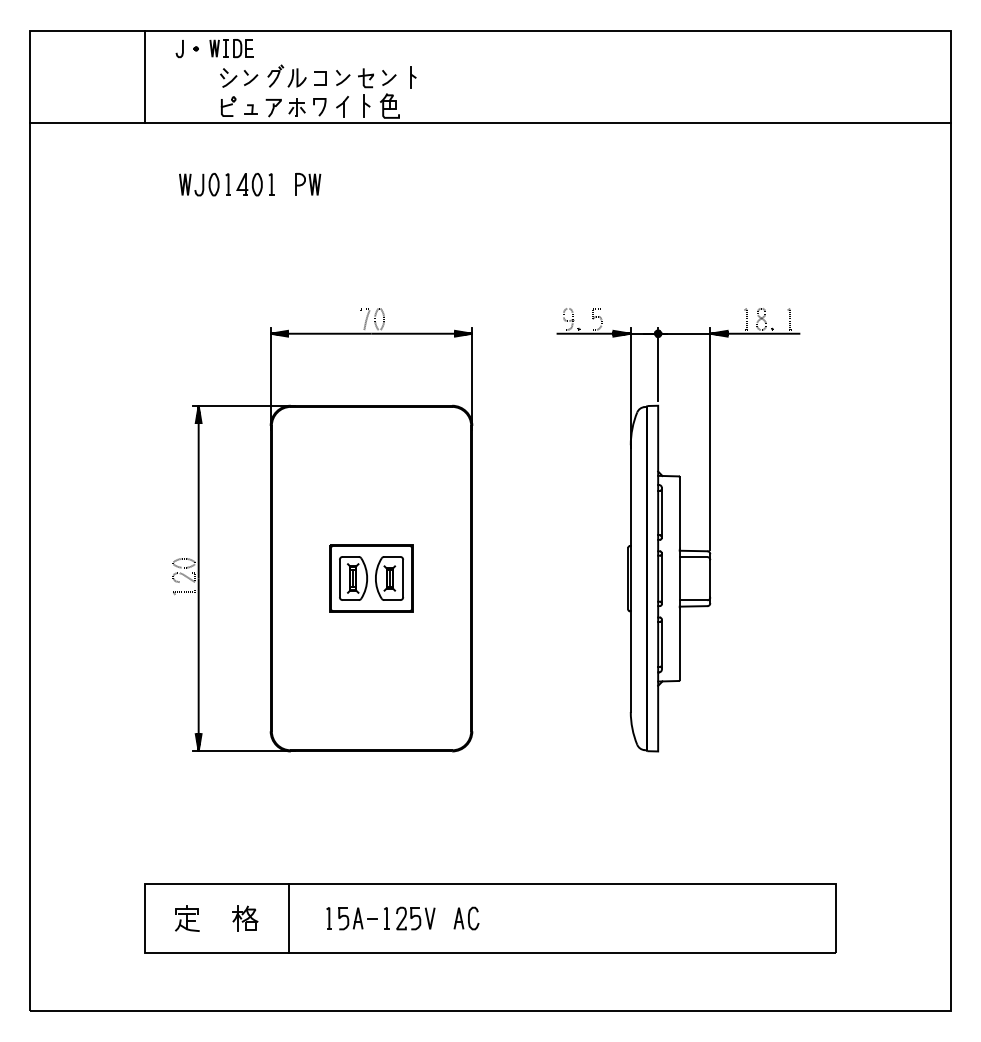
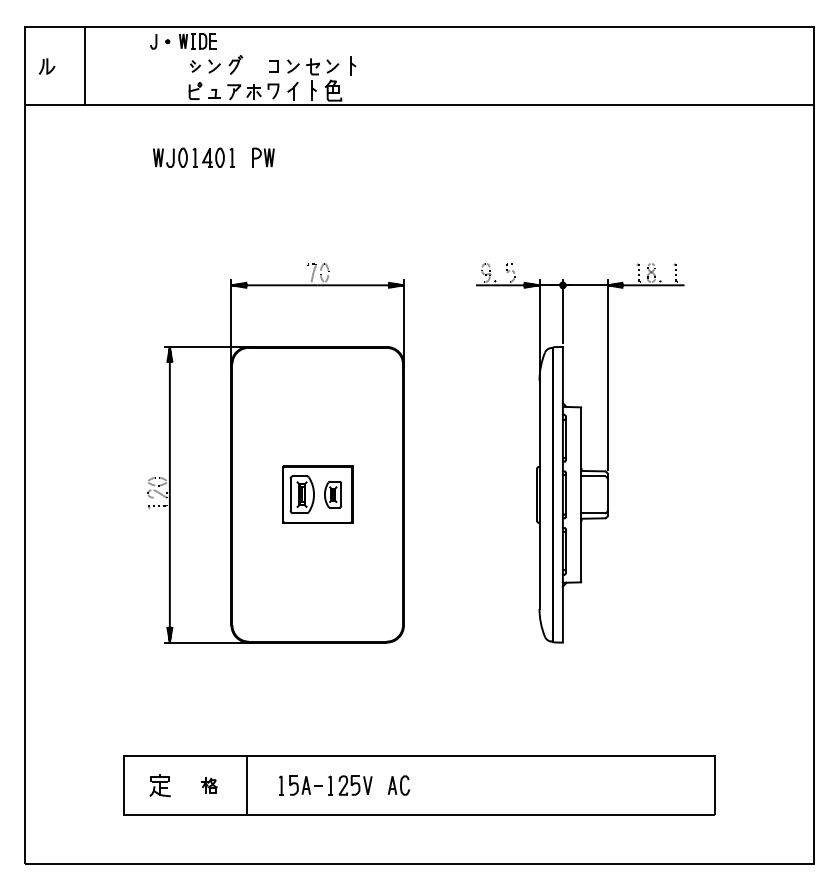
line: (144, 77) -> (85, 66), moved
part: (228, 77) -> (195, 66), size x0.7
part: (296, 77) -> (46, 66), moved
part: (389, 578) -> (333, 494), size x0.7
part: (245, 918) -> (209, 785), size x0.7

